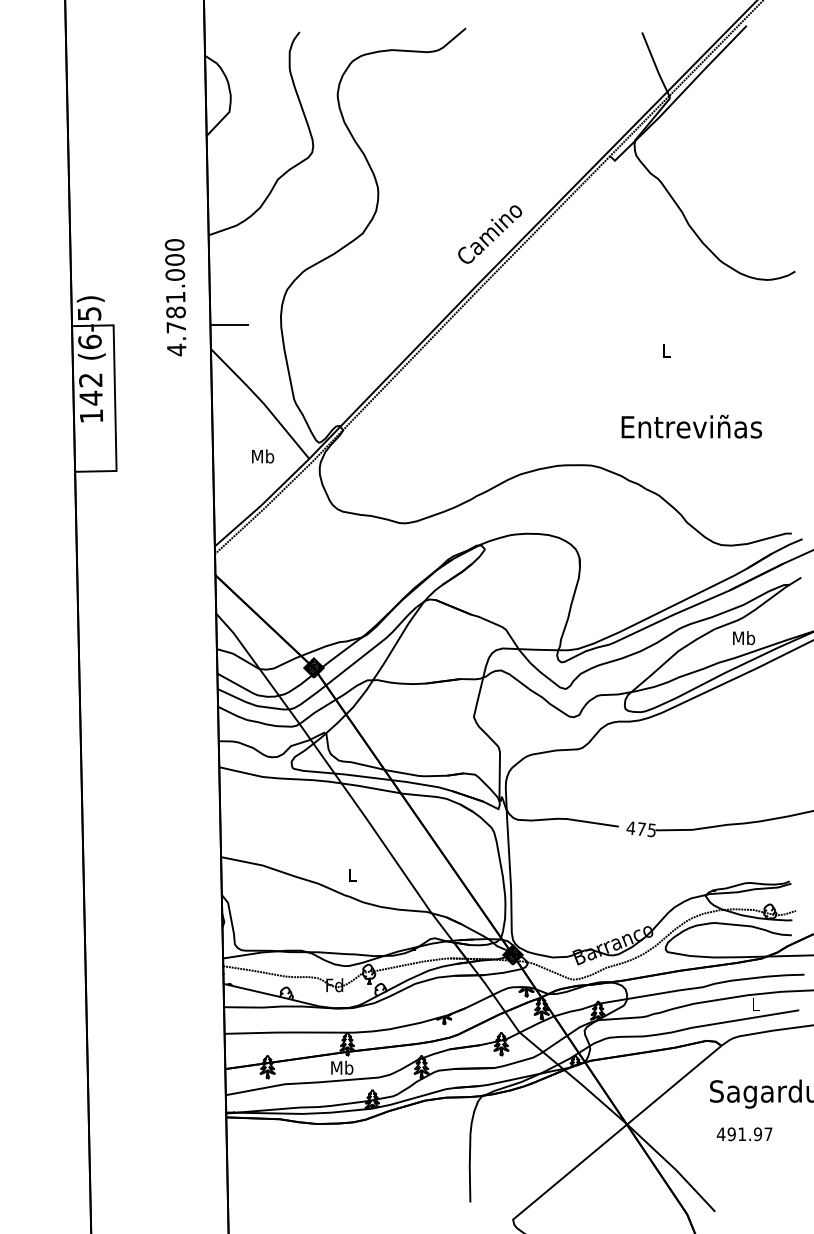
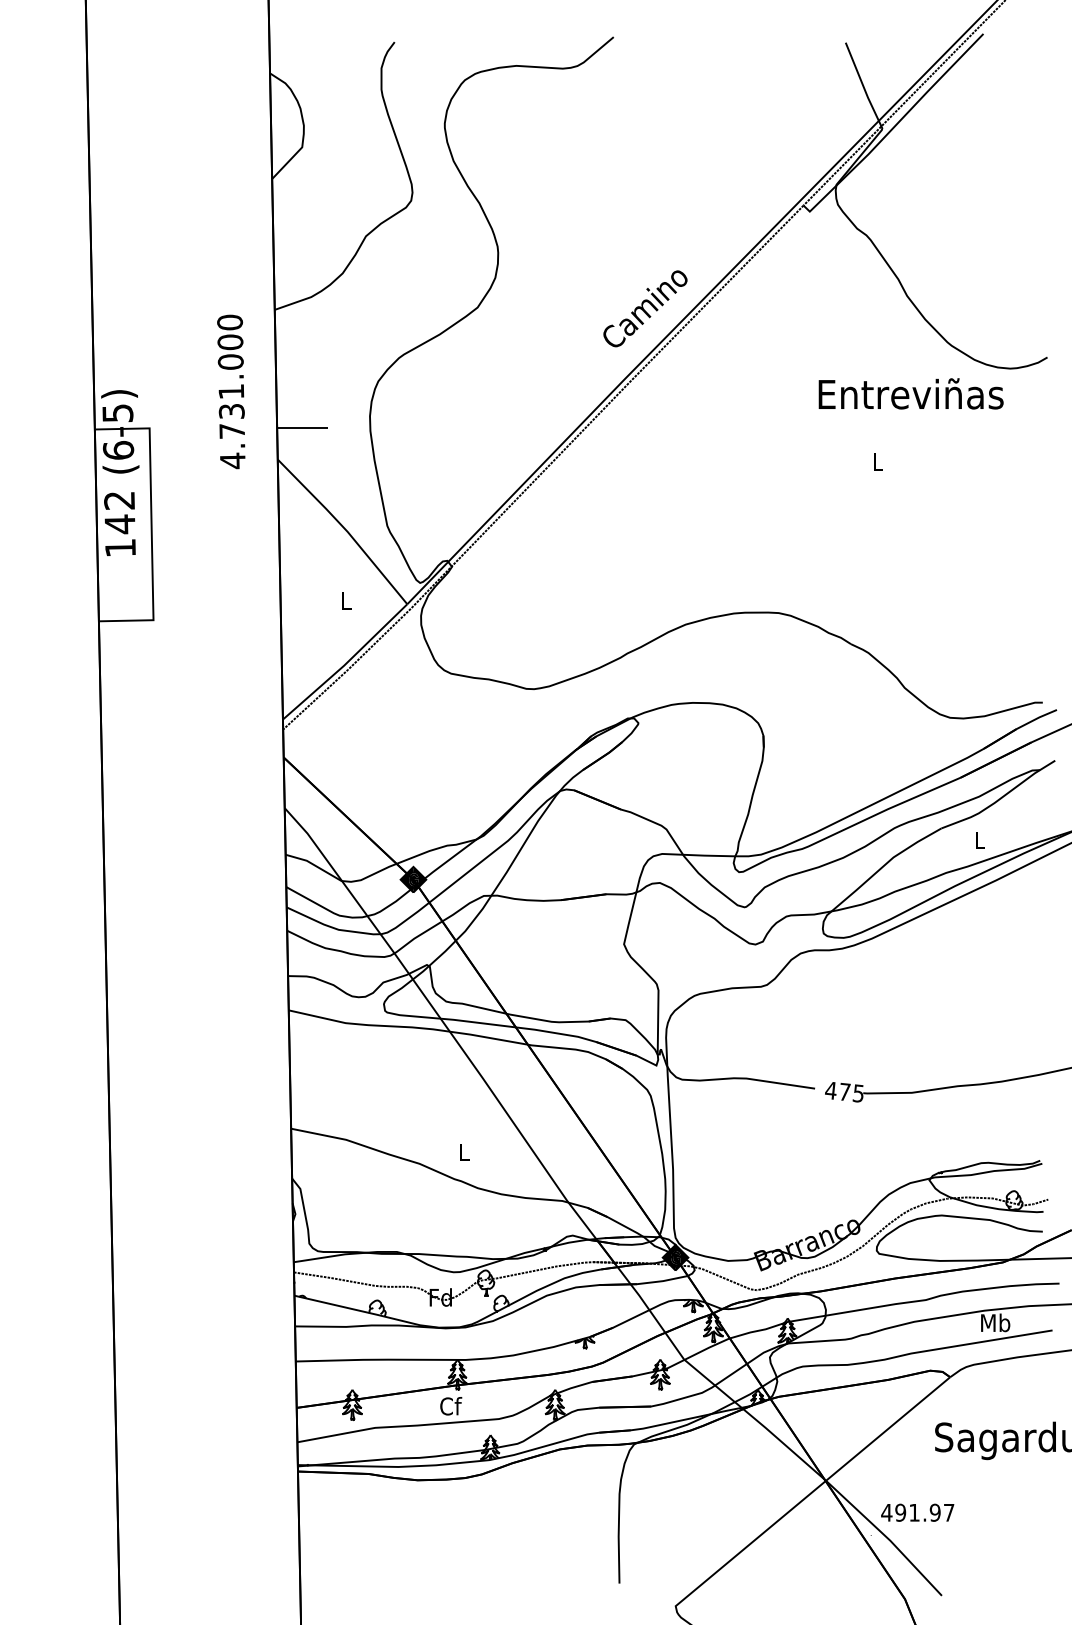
text: (175, 312) -> (231, 411), 4.781.000 -> 4.731.000
text: (691, 426) -> (910, 393), moved
text: (263, 456) -> (346, 600), Mb -> L
text: (743, 638) -> (979, 840), Mb -> L
text: (755, 1004) -> (995, 1322), L -> Mb
text: (342, 1068) -> (450, 1406), Mb -> Cf
text: (744, 1134) -> (917, 1512), moved

